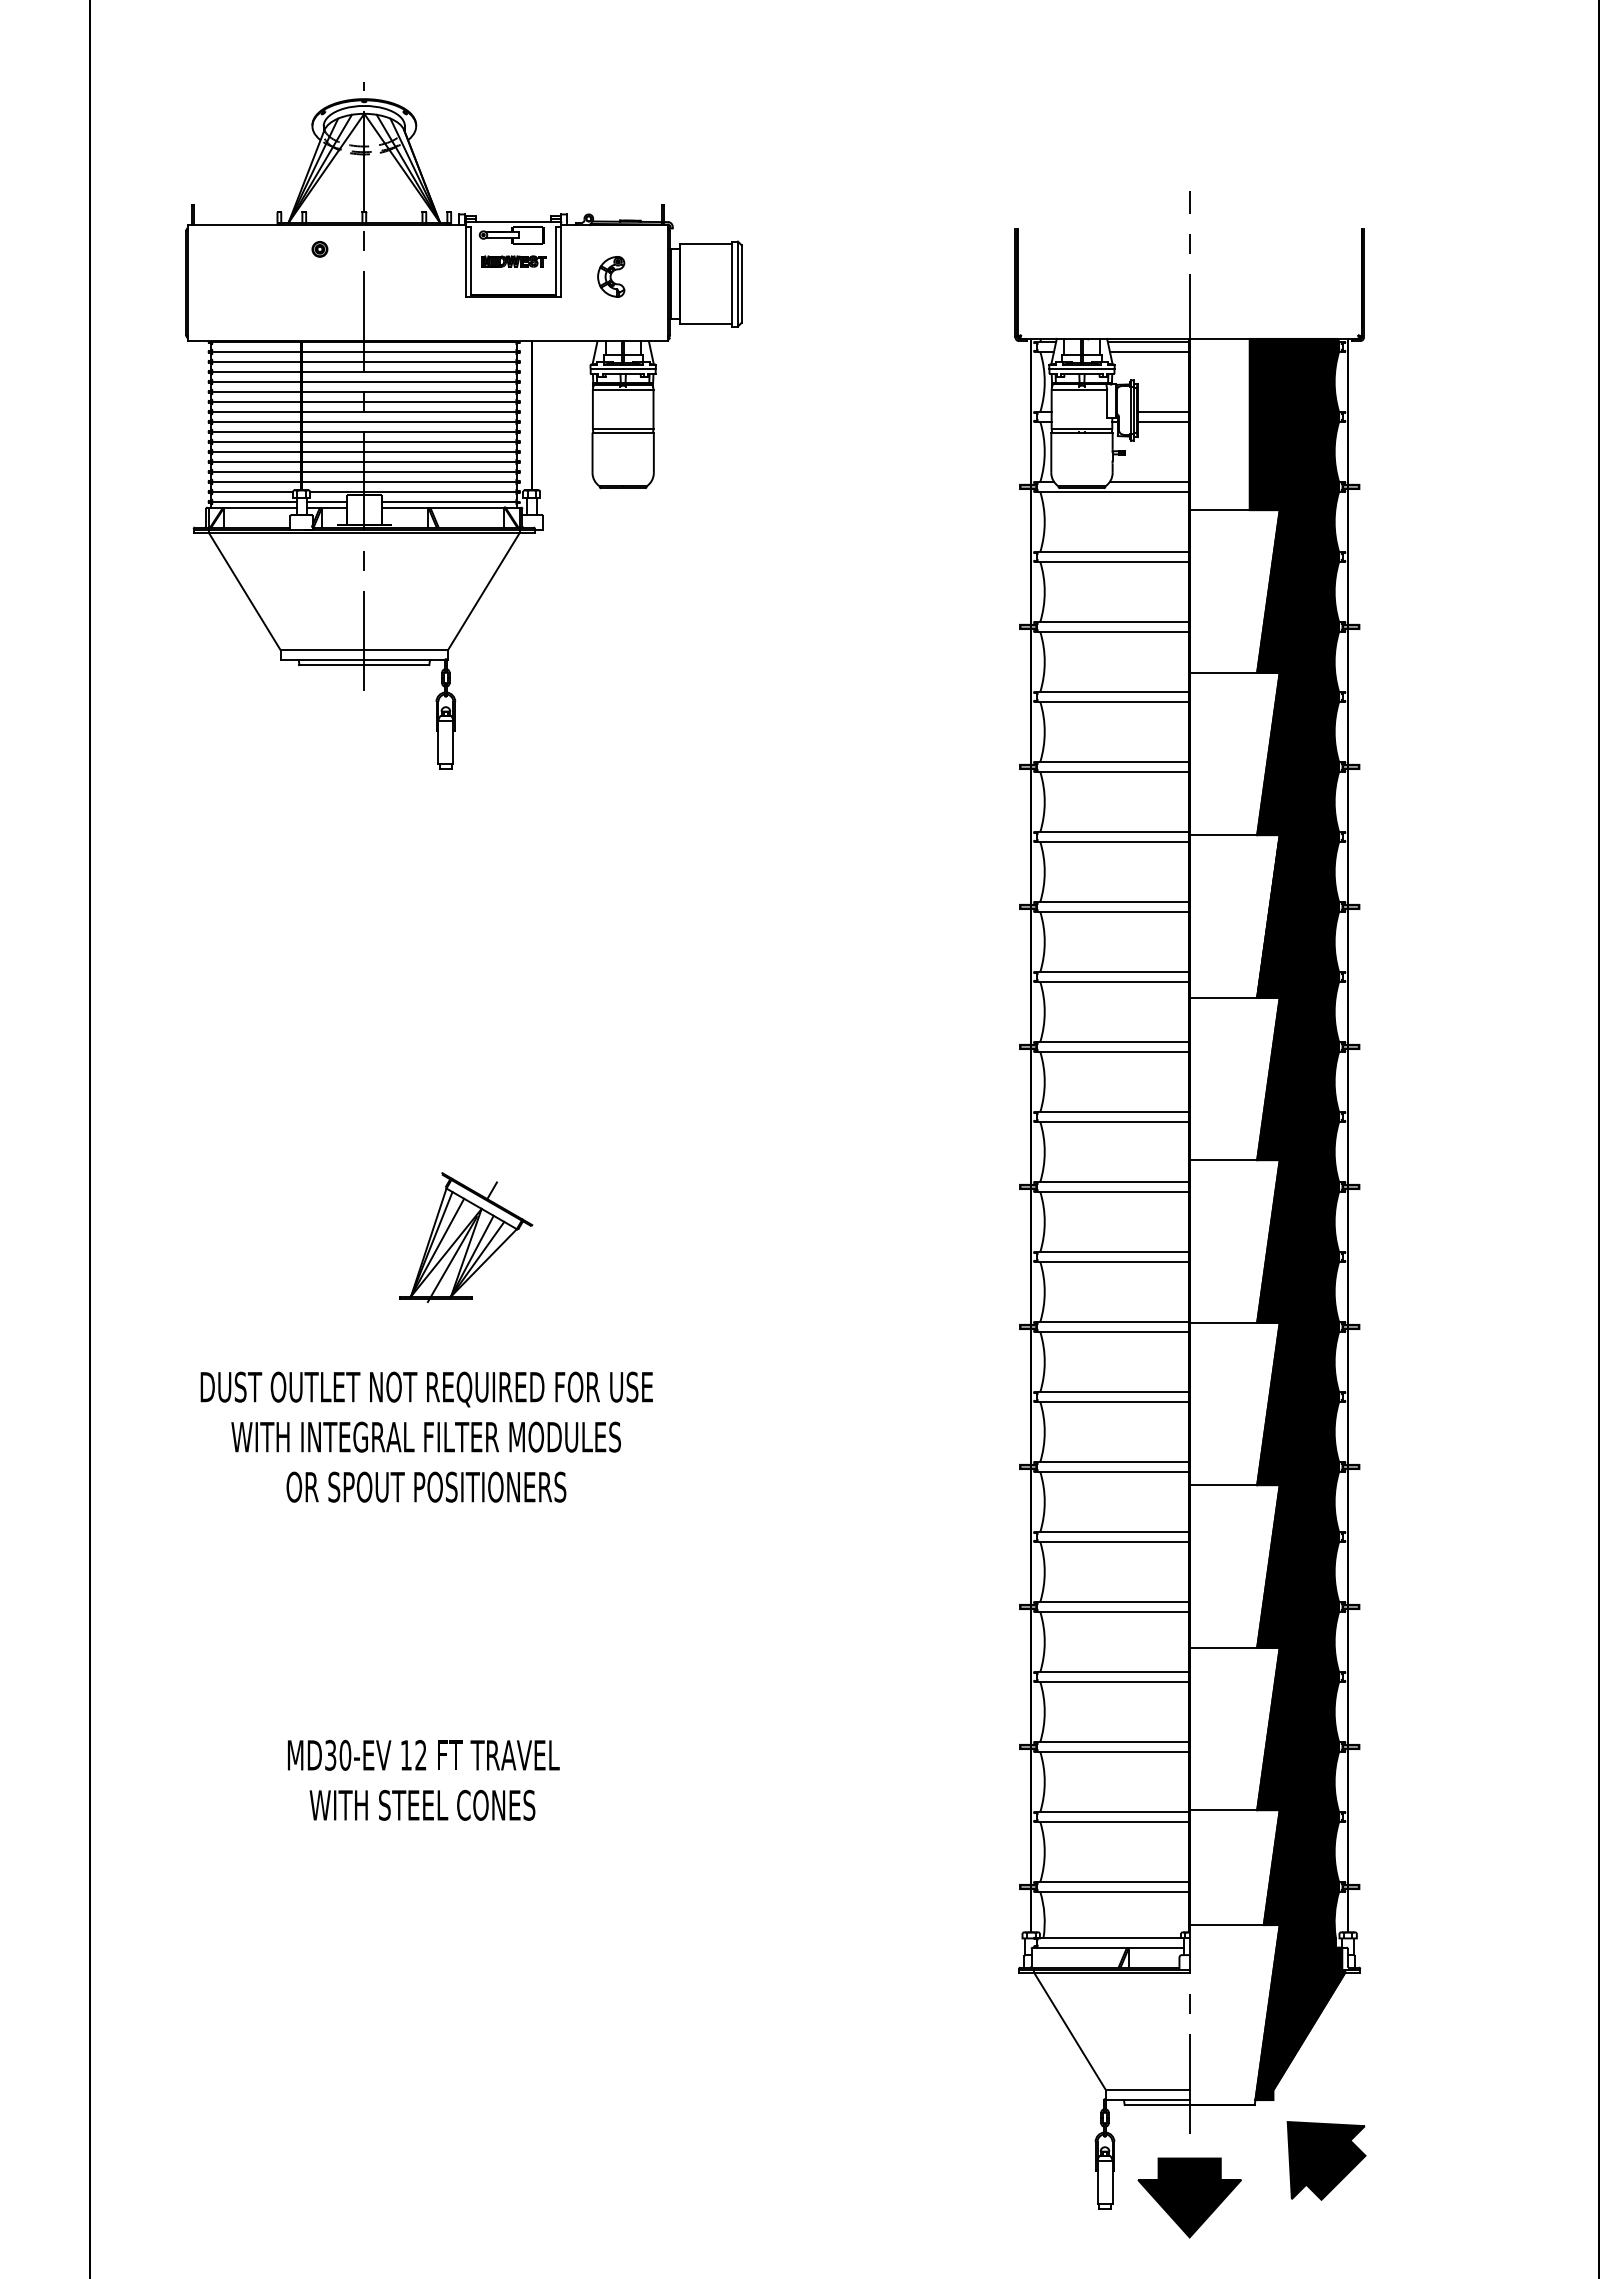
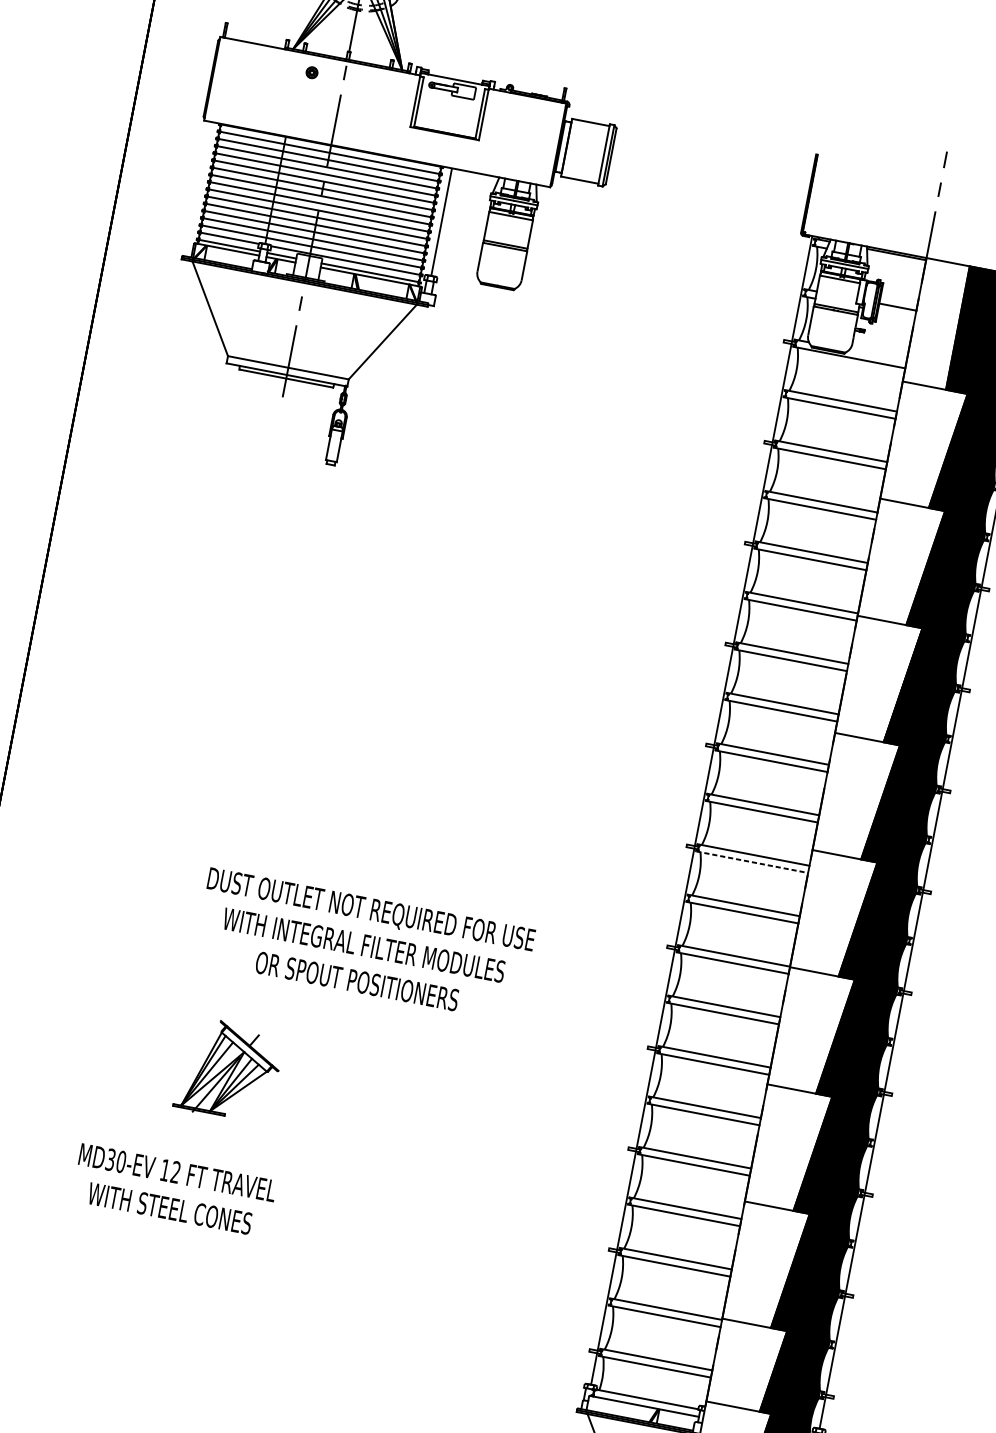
part: (513, 261) -> (449, 108), removed
part: (611, 276) -> (518, 132), removed
line: (1149, 351) -> (895, 261), removed
line: (1163, 421) -> (896, 313), removed
line: (1149, 481) -> (877, 355), removed
line: (1112, 1191) -> (752, 861), solid -> dashed
part: (466, 1237) -> (229, 1070), moved
text: (426, 1436) -> (364, 944), moved

